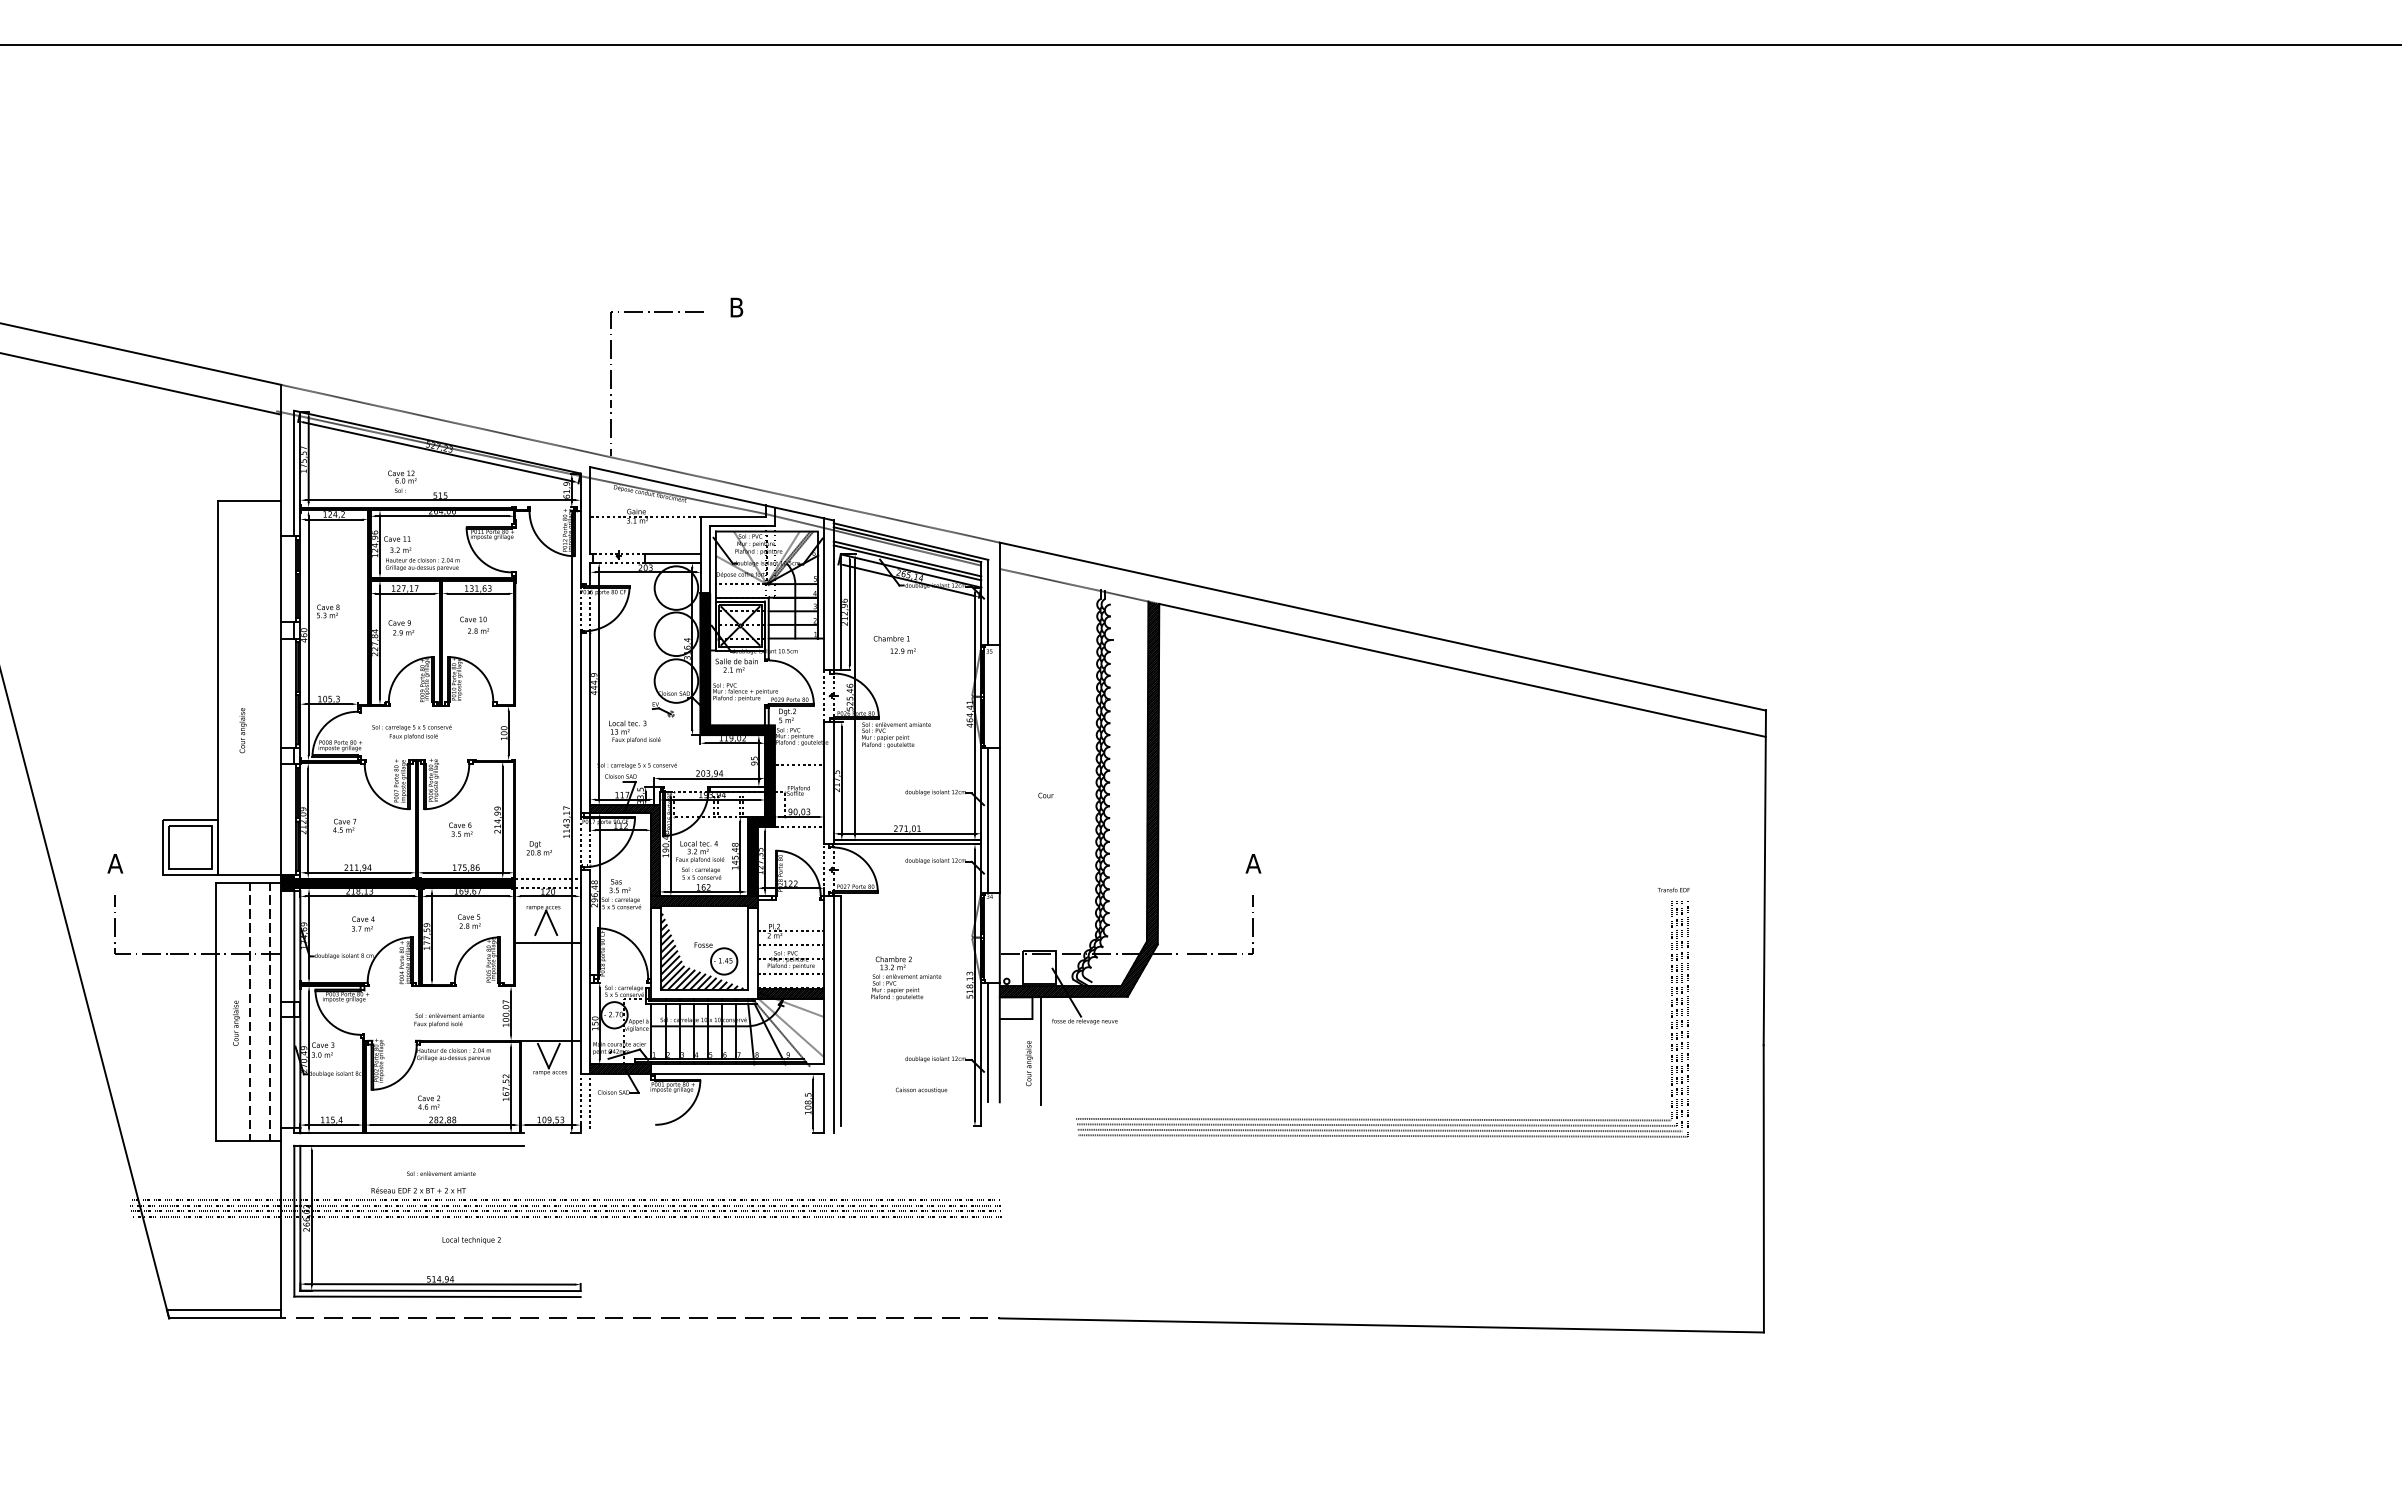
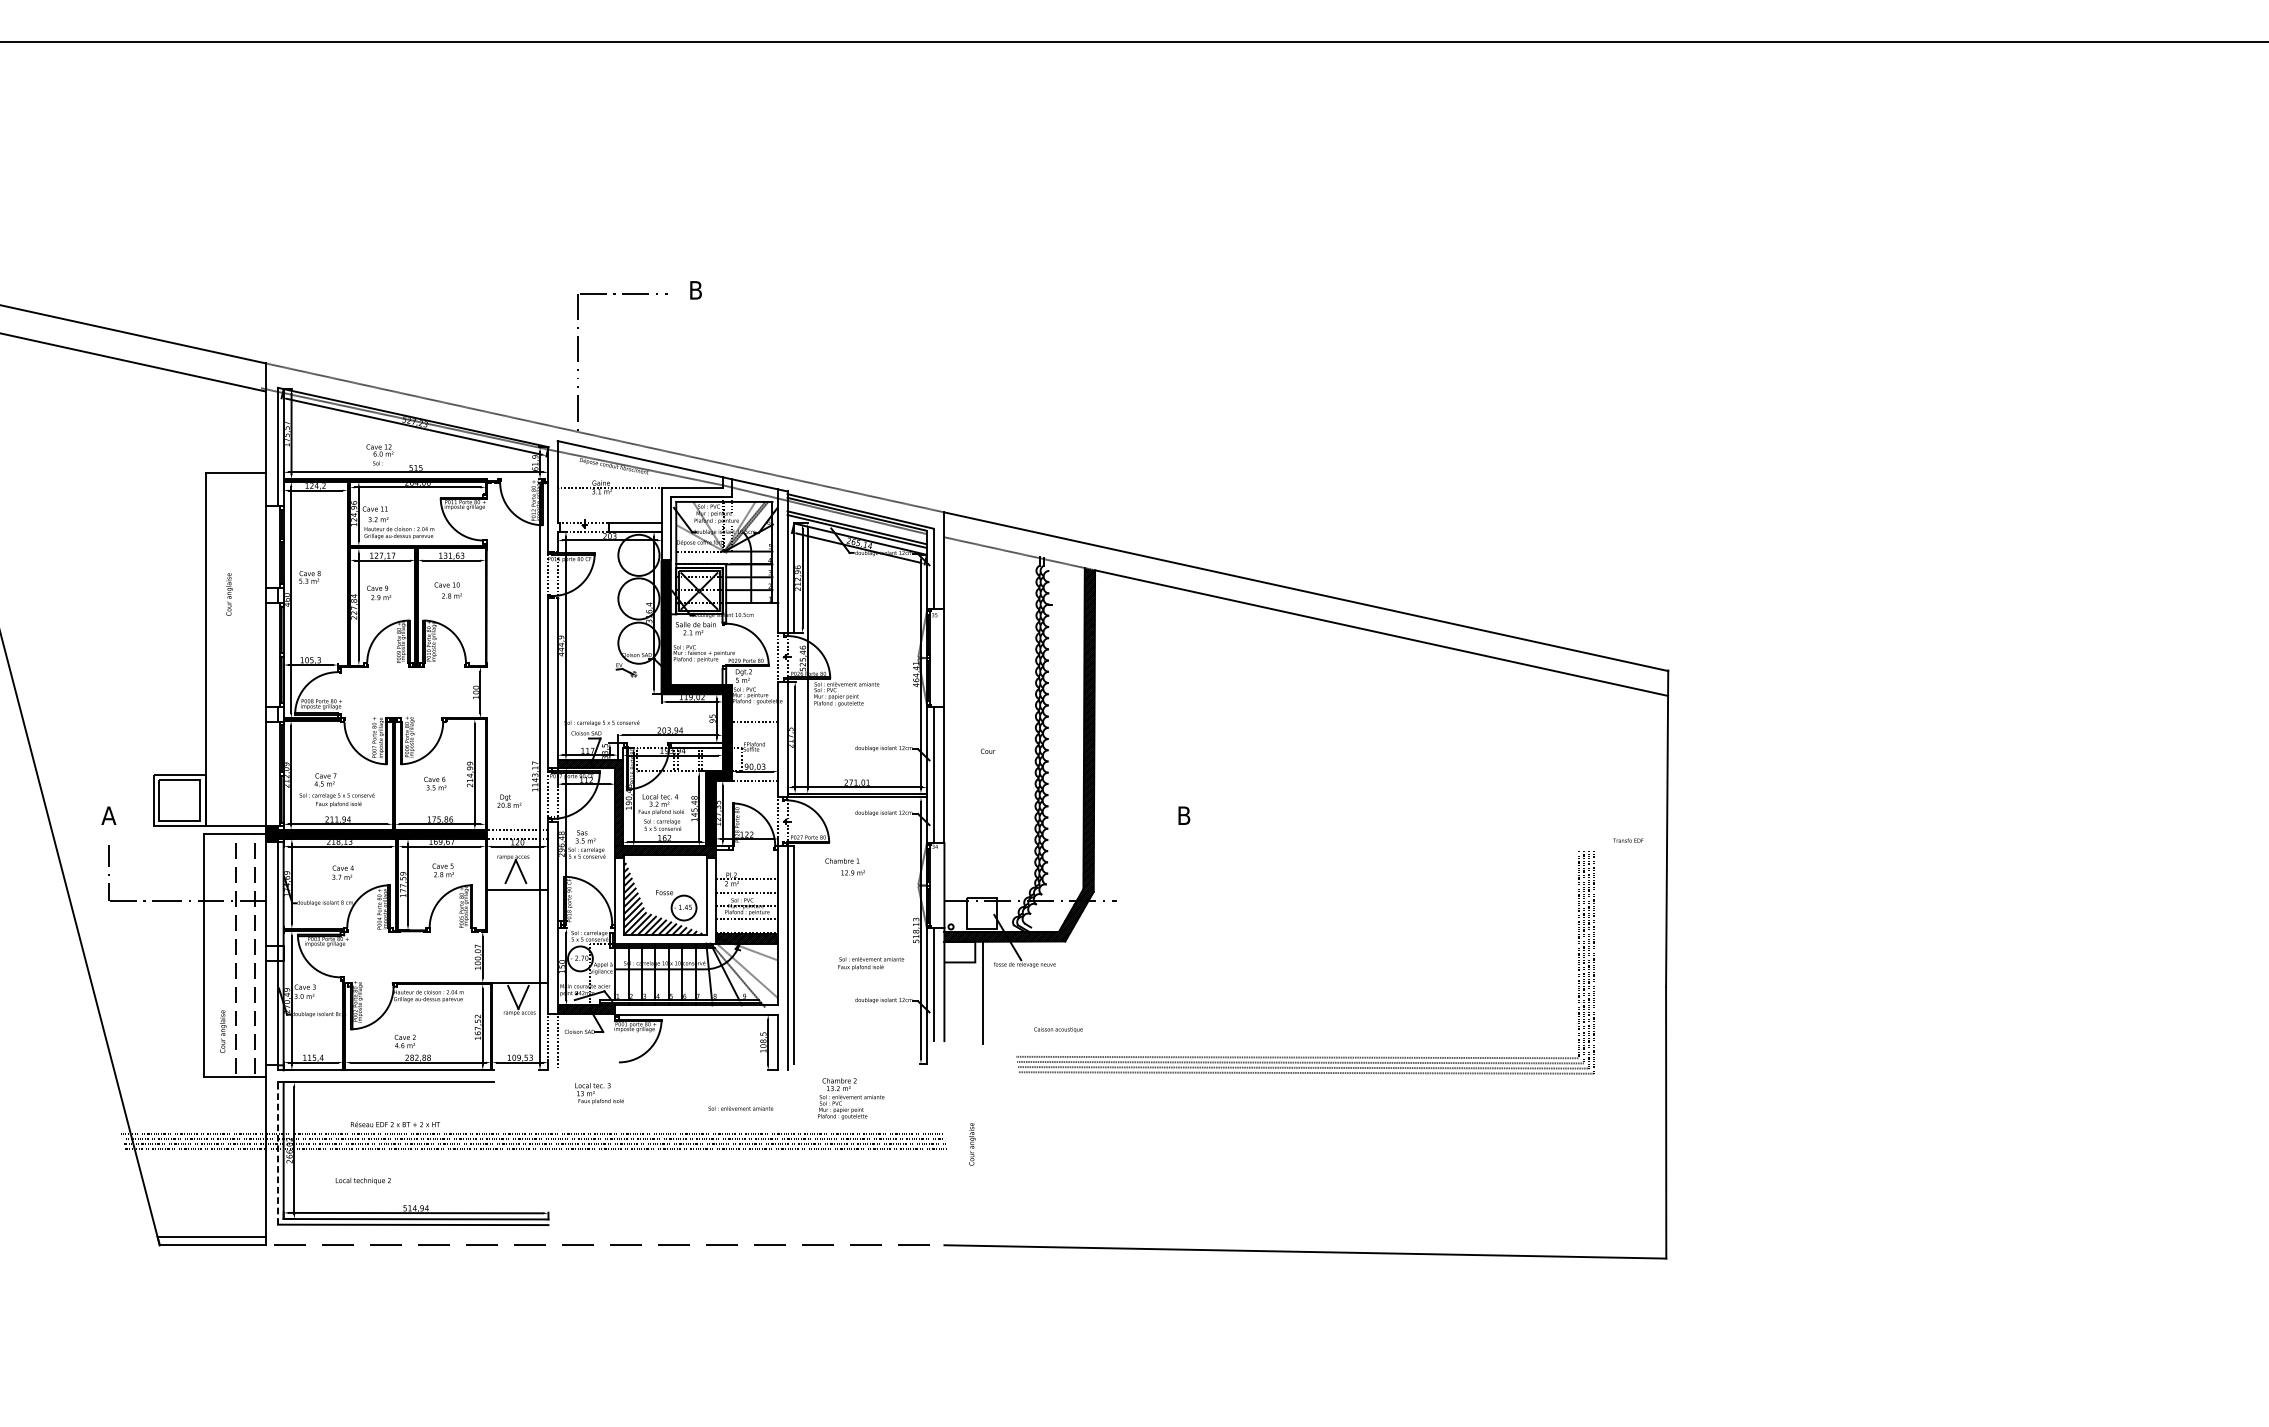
text: (894, 644) -> (844, 866), moved
text: (242, 730) -> (229, 594), moved
text: (634, 731) -> (599, 1093), moved
text: (411, 732) -> (336, 800), moved
text: (1253, 863) -> (1184, 815), A -> B
text: (1673, 889) -> (1628, 840), moved
part: (1220, 953) -> (1152, 900), removed
text: (906, 978) -> (851, 1098), moved
text: (448, 1020) -> (870, 963), moved
text: (236, 1022) -> (223, 1030), moved
text: (1029, 1063) -> (972, 1144), moved
text: (921, 1090) -> (1058, 1029), moved
text: (441, 1173) -> (741, 1108), moved
line: (294, 1220) -> (278, 1152), solid -> dashed
text: (471, 1240) -> (363, 1181), moved

